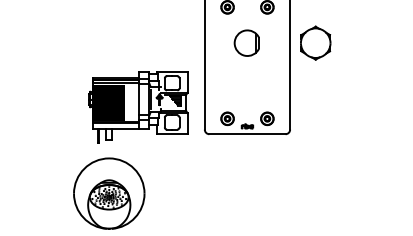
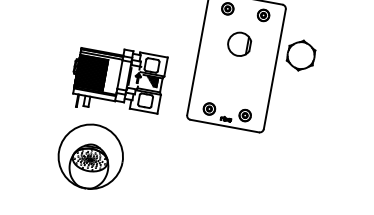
part: (138, 107) -> (117, 81), moved

